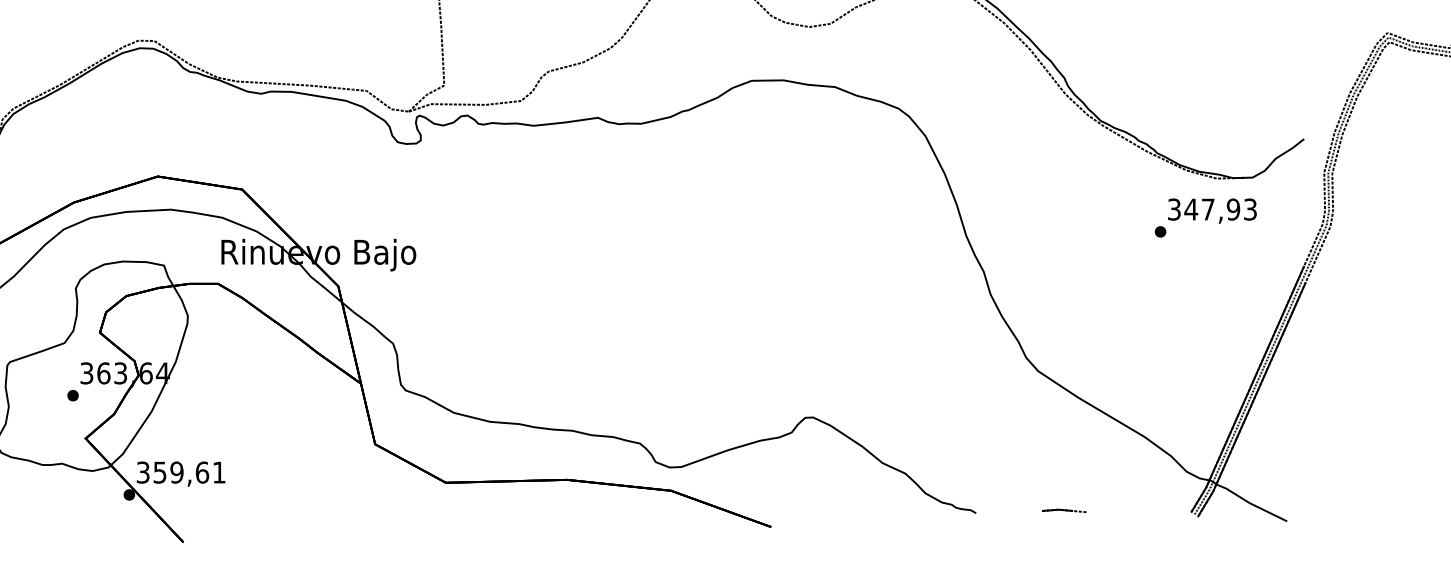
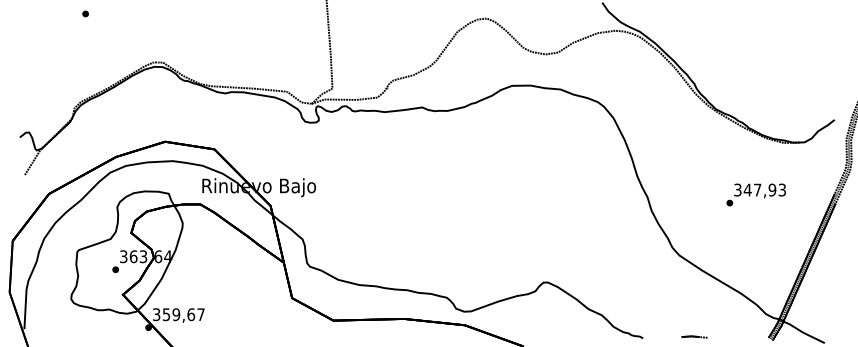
text: (1204, 217) -> (755, 194), moved
text: (218, 472) -> (200, 314), 359,61 -> 359,67

